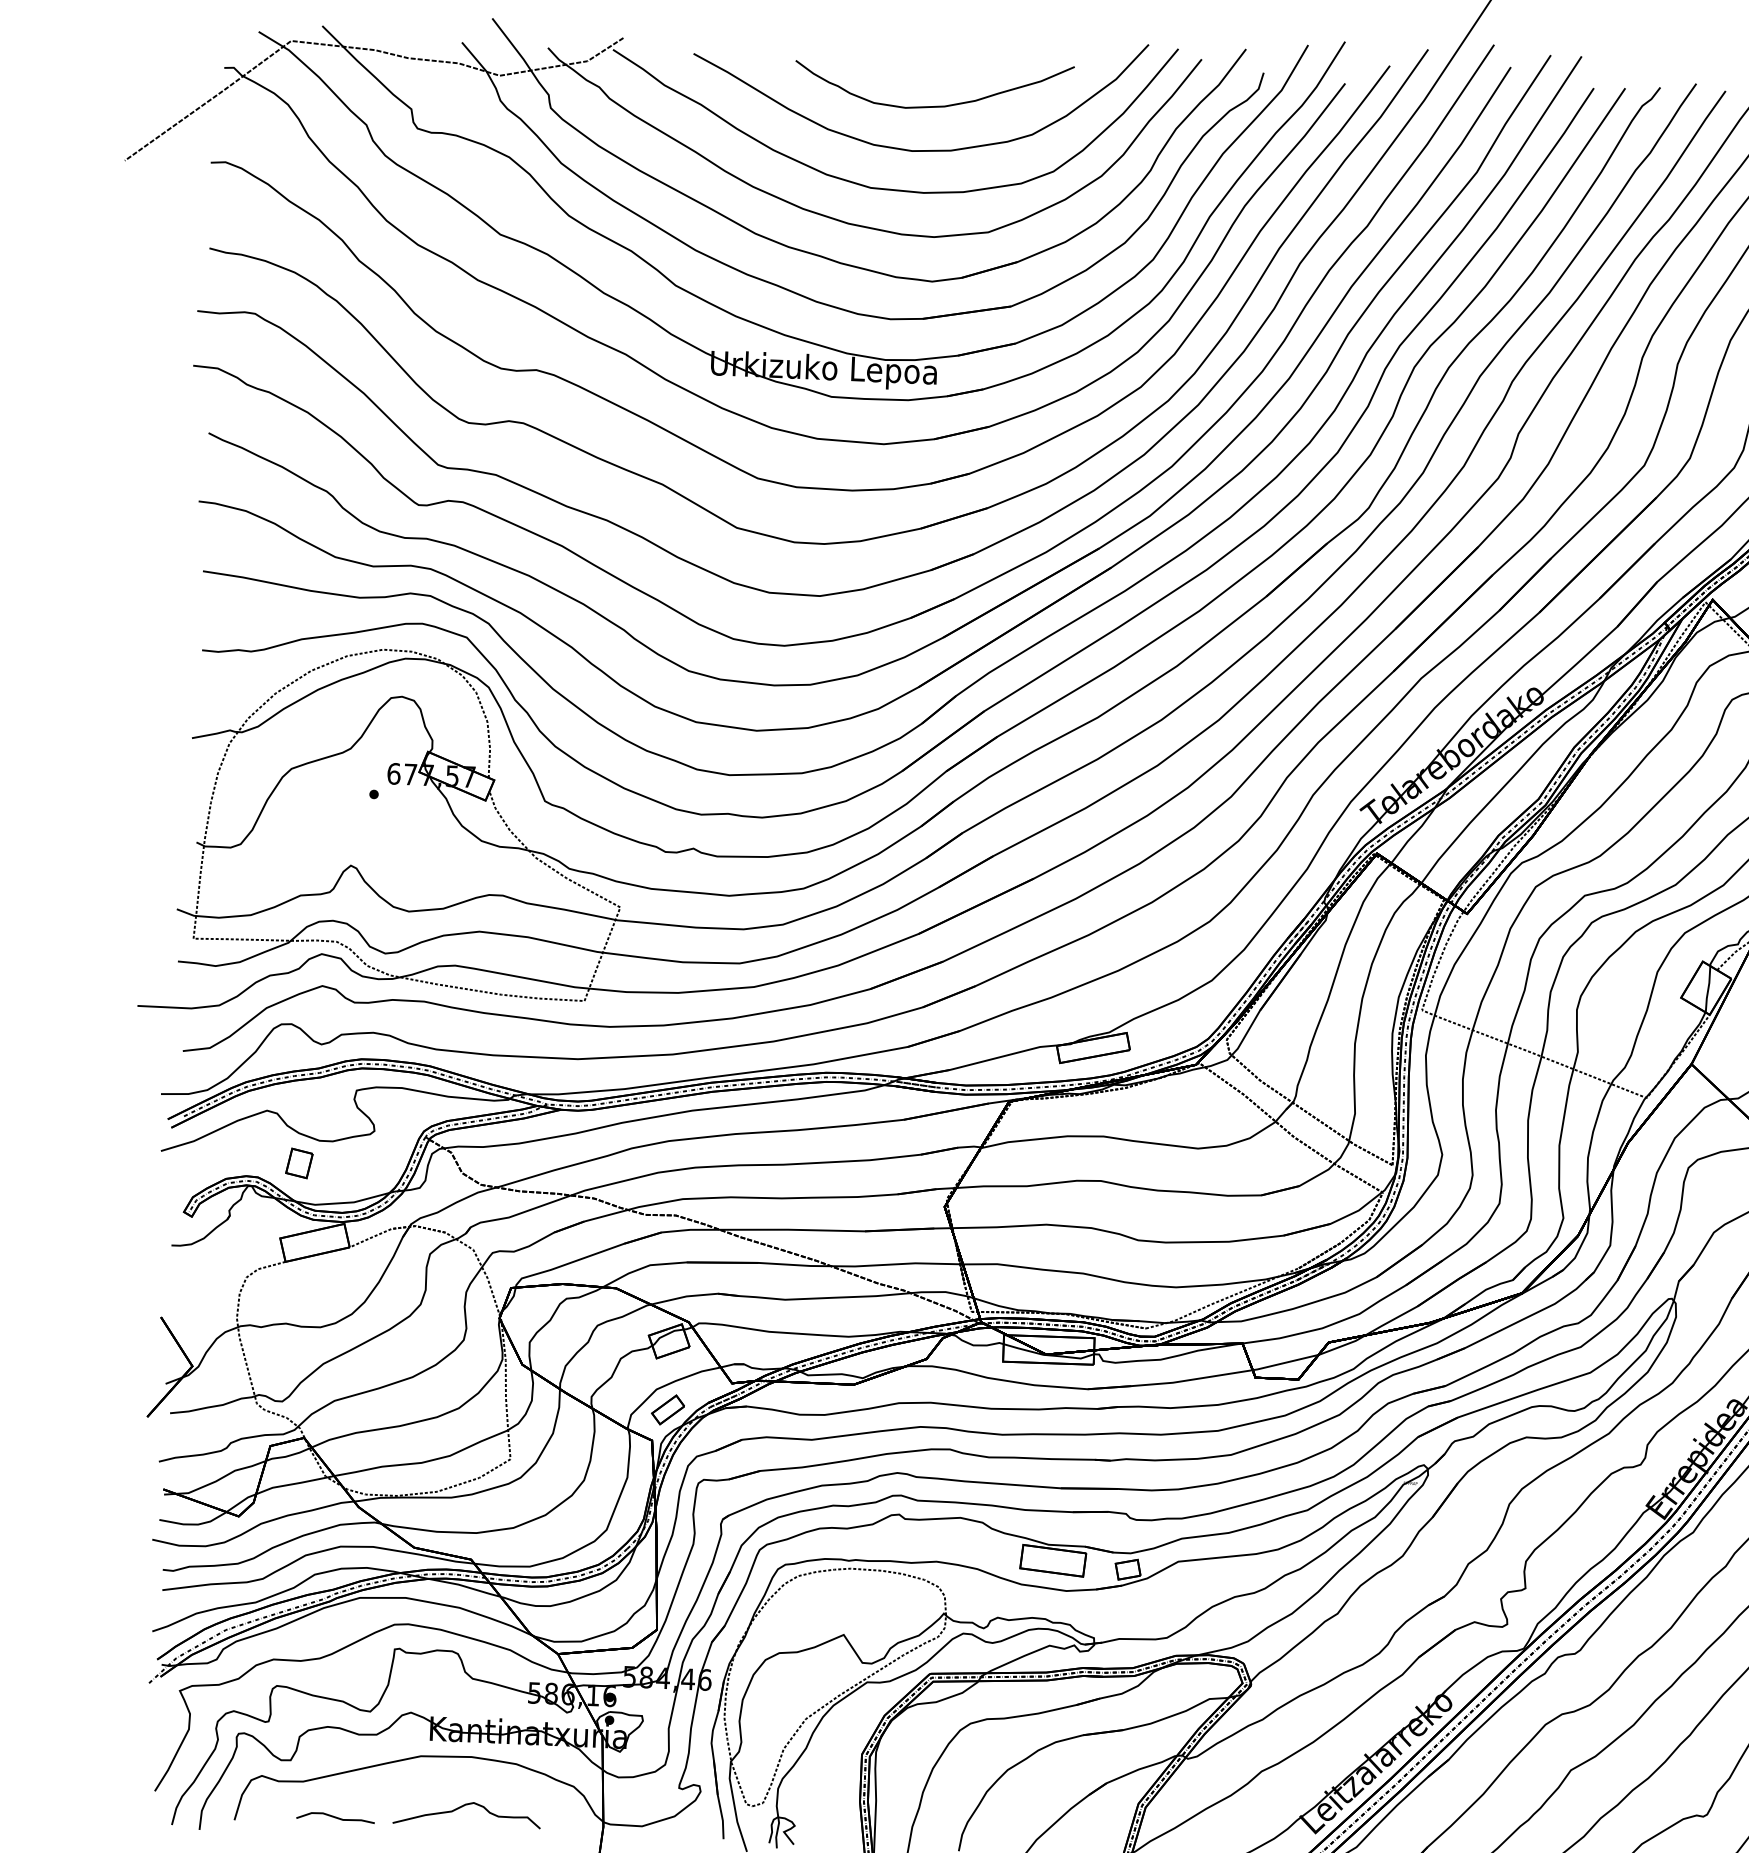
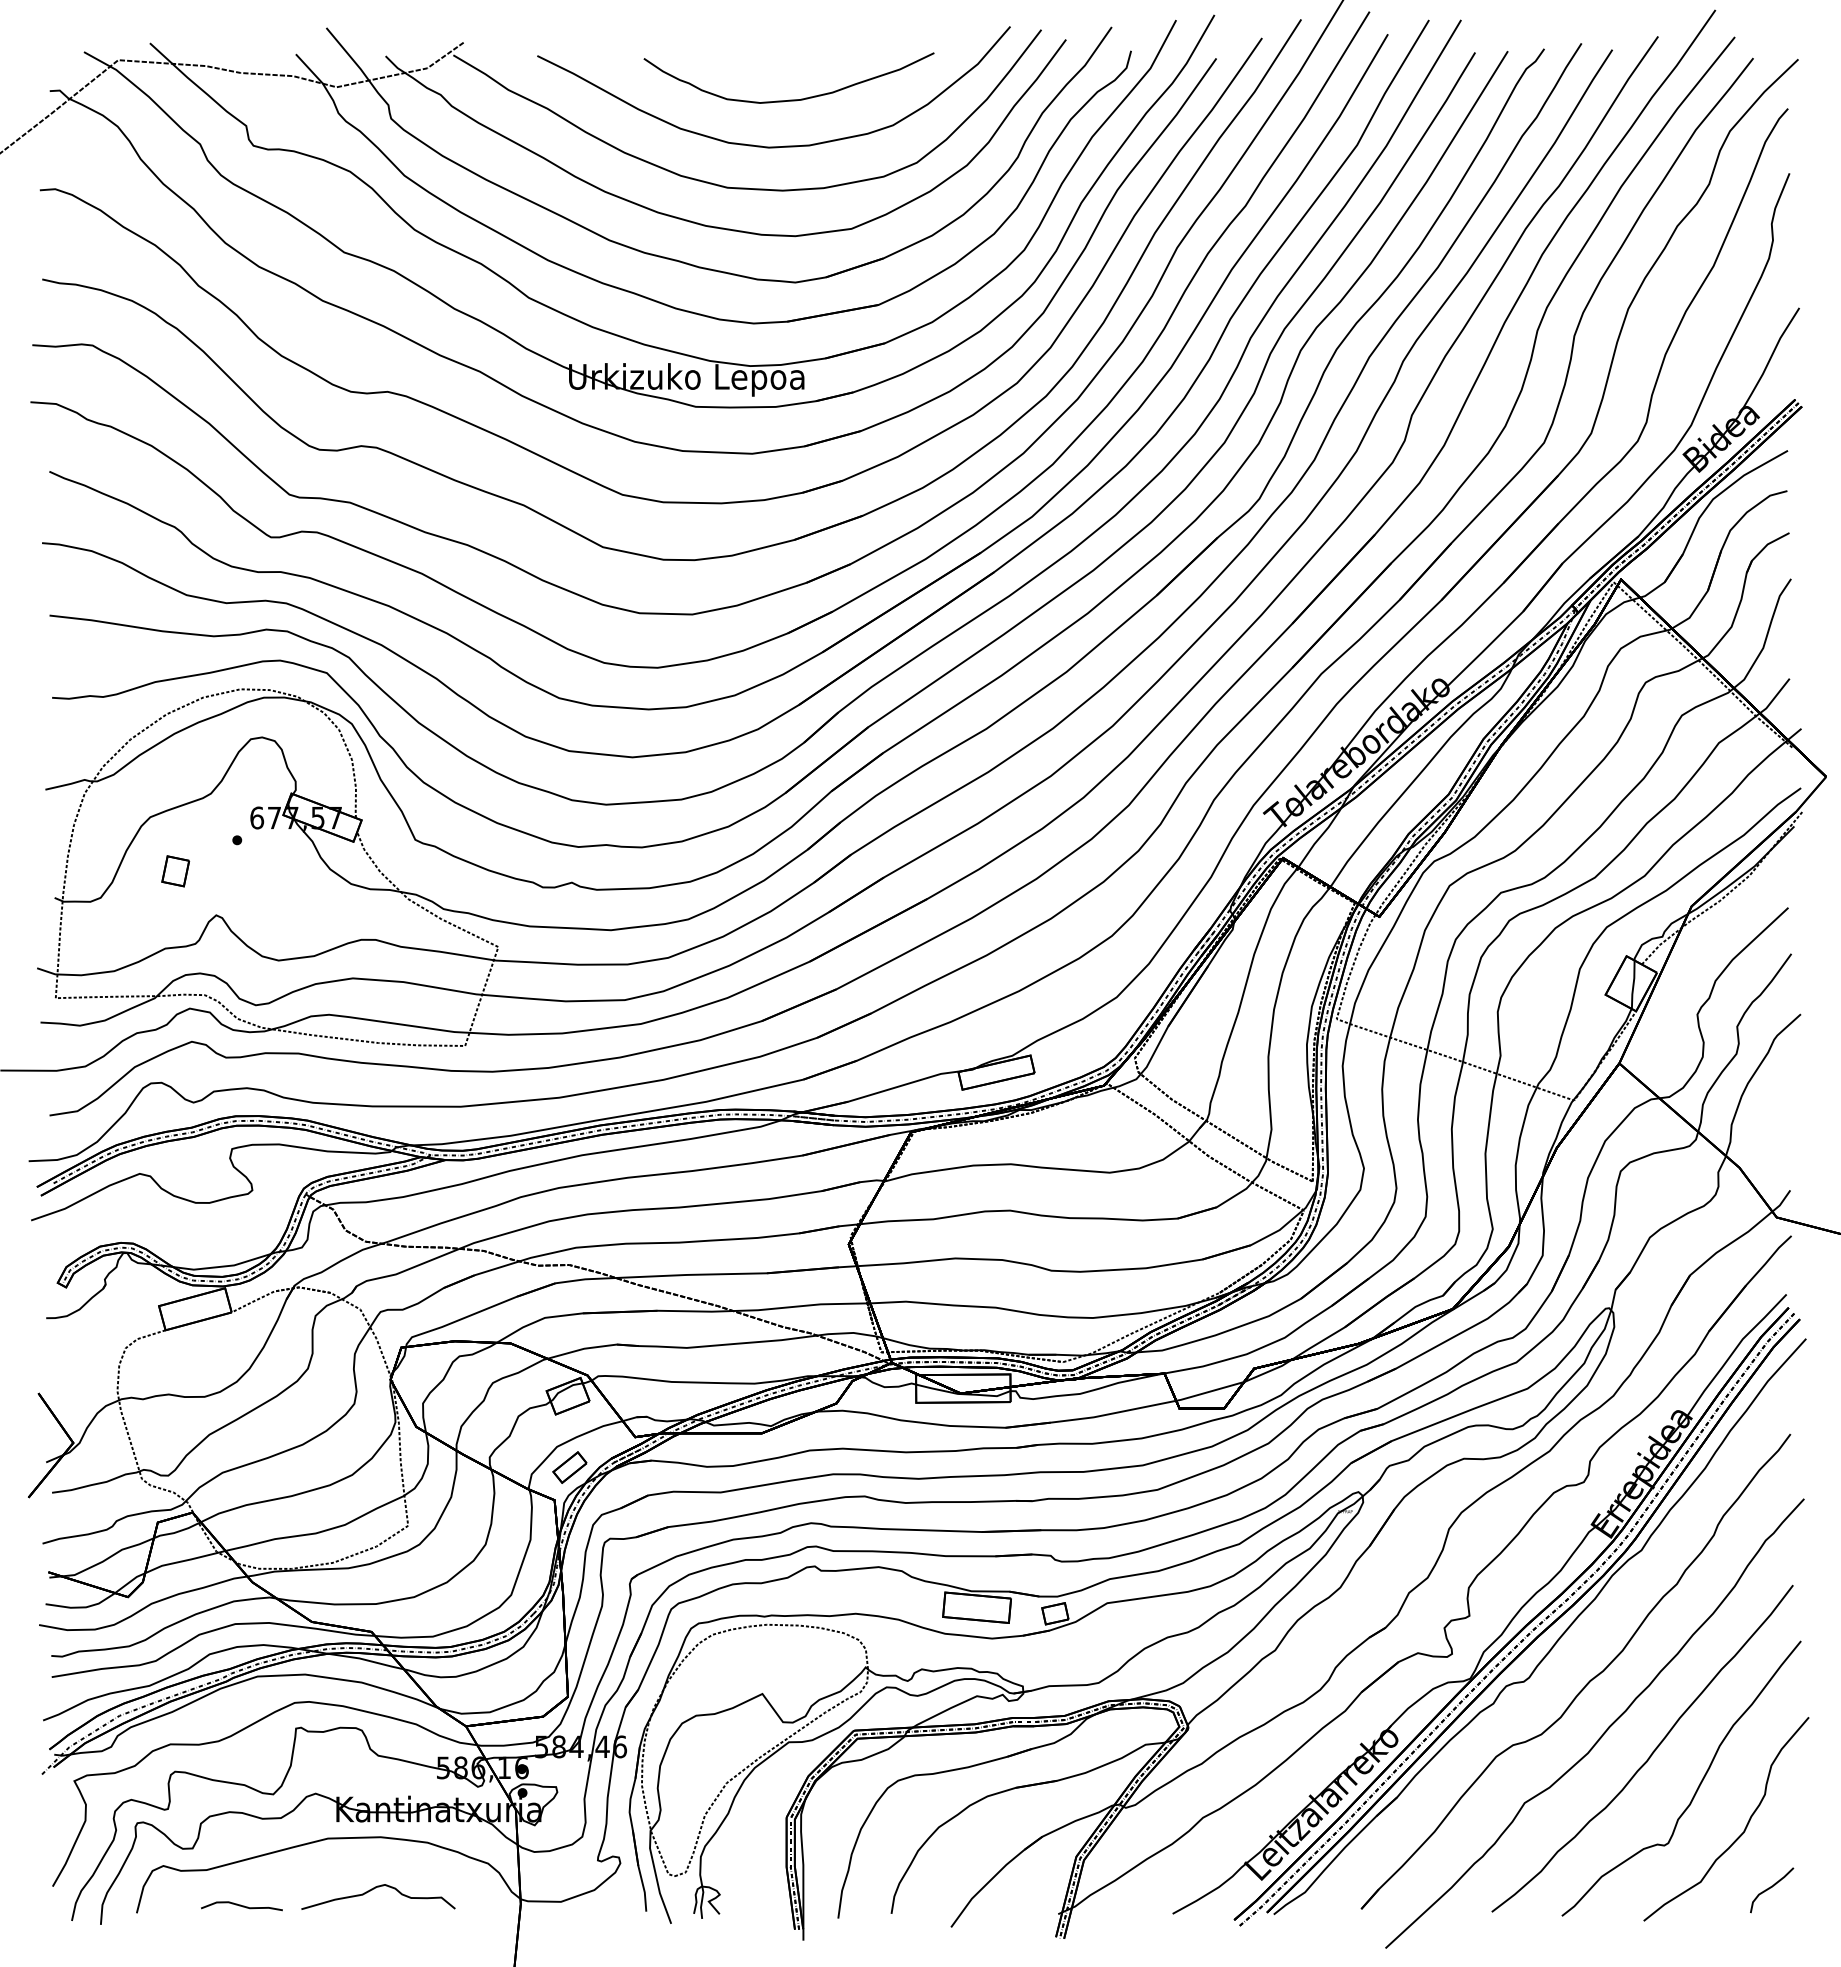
part: (299, 1163) -> (175, 871), moved

